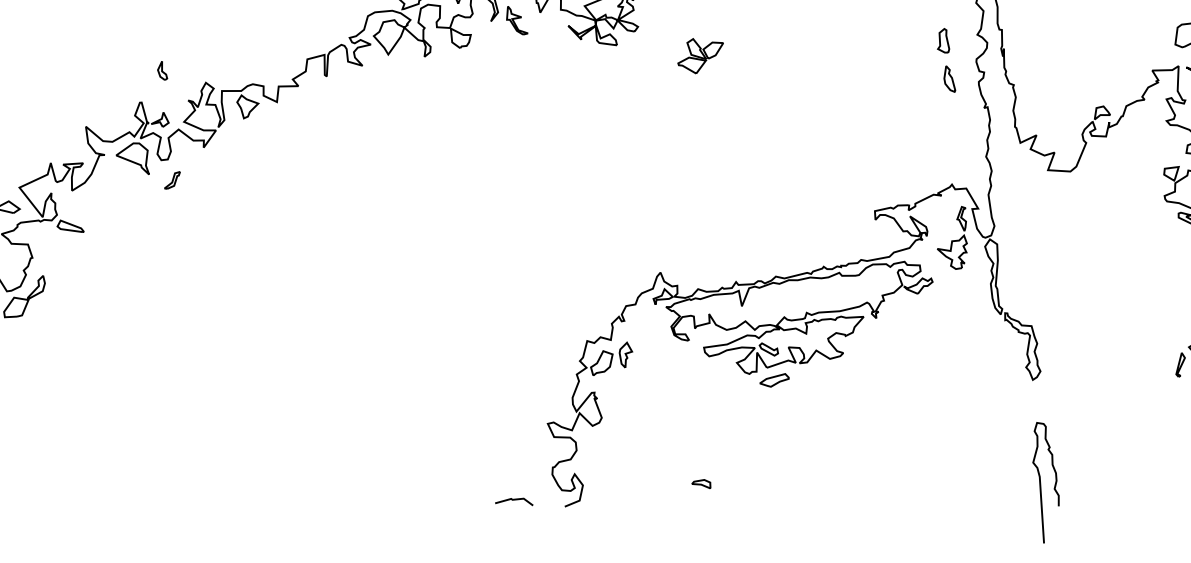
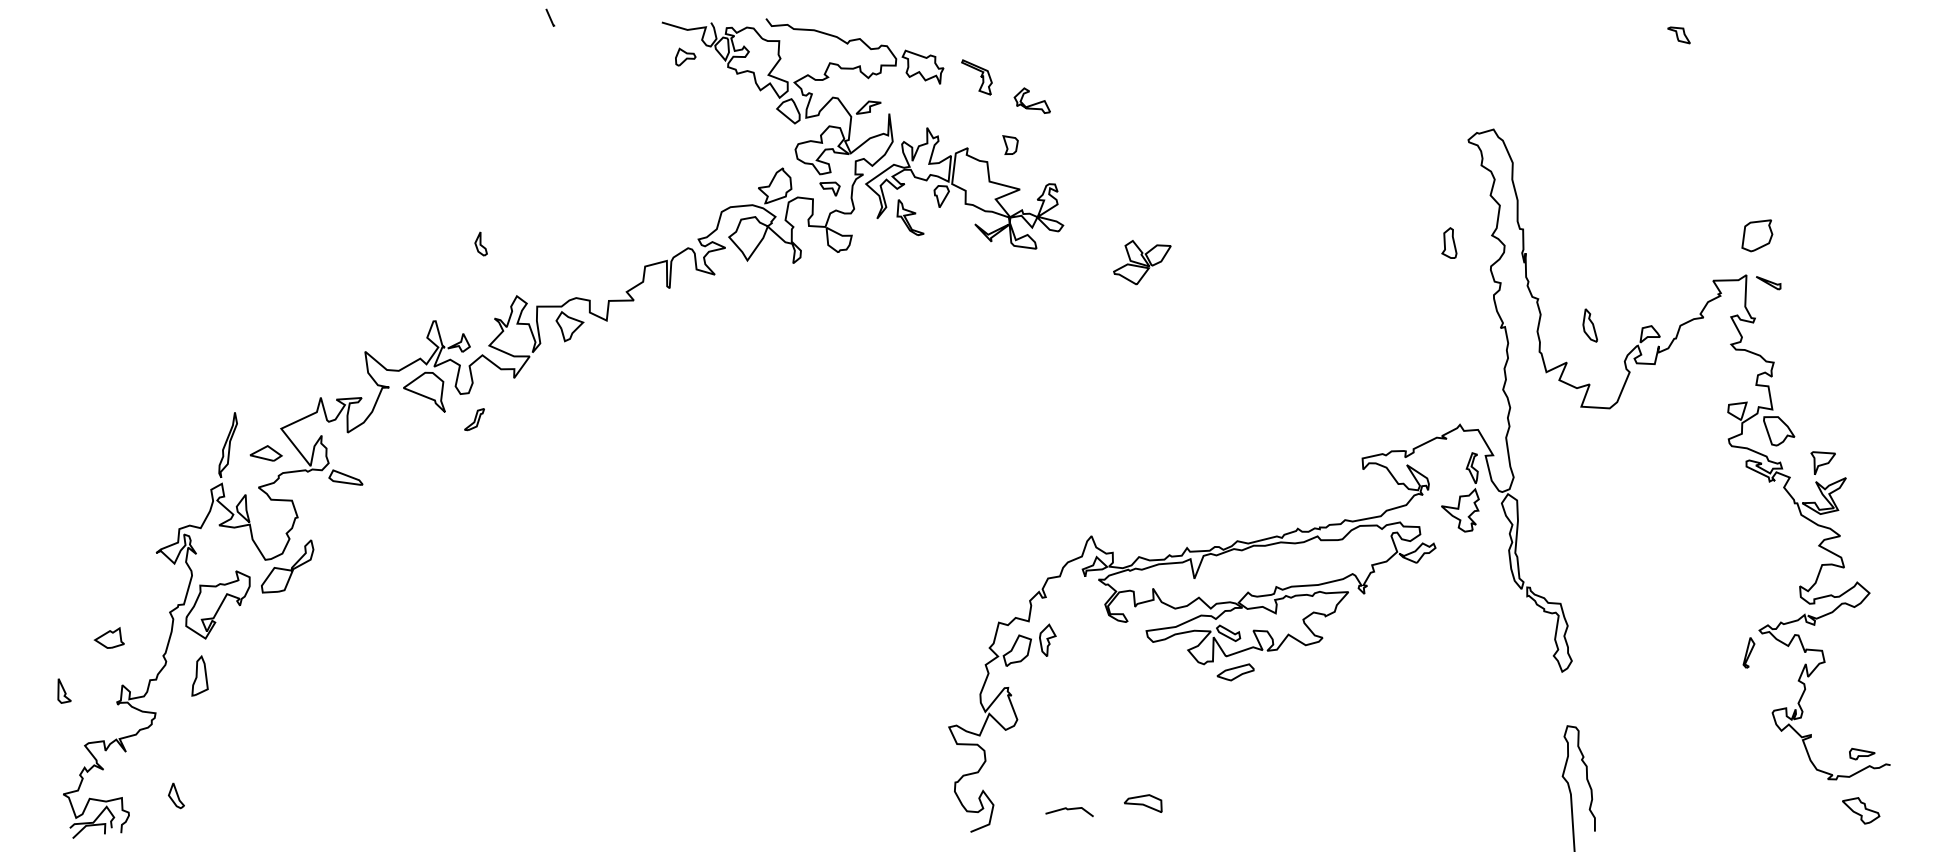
part: (162, 70) -> (480, 243), moved
part: (949, 79) -> (1589, 325), moved
part: (700, 484) -> (1142, 803), size x1.6
line: (514, 500) -> (1069, 810), moved

